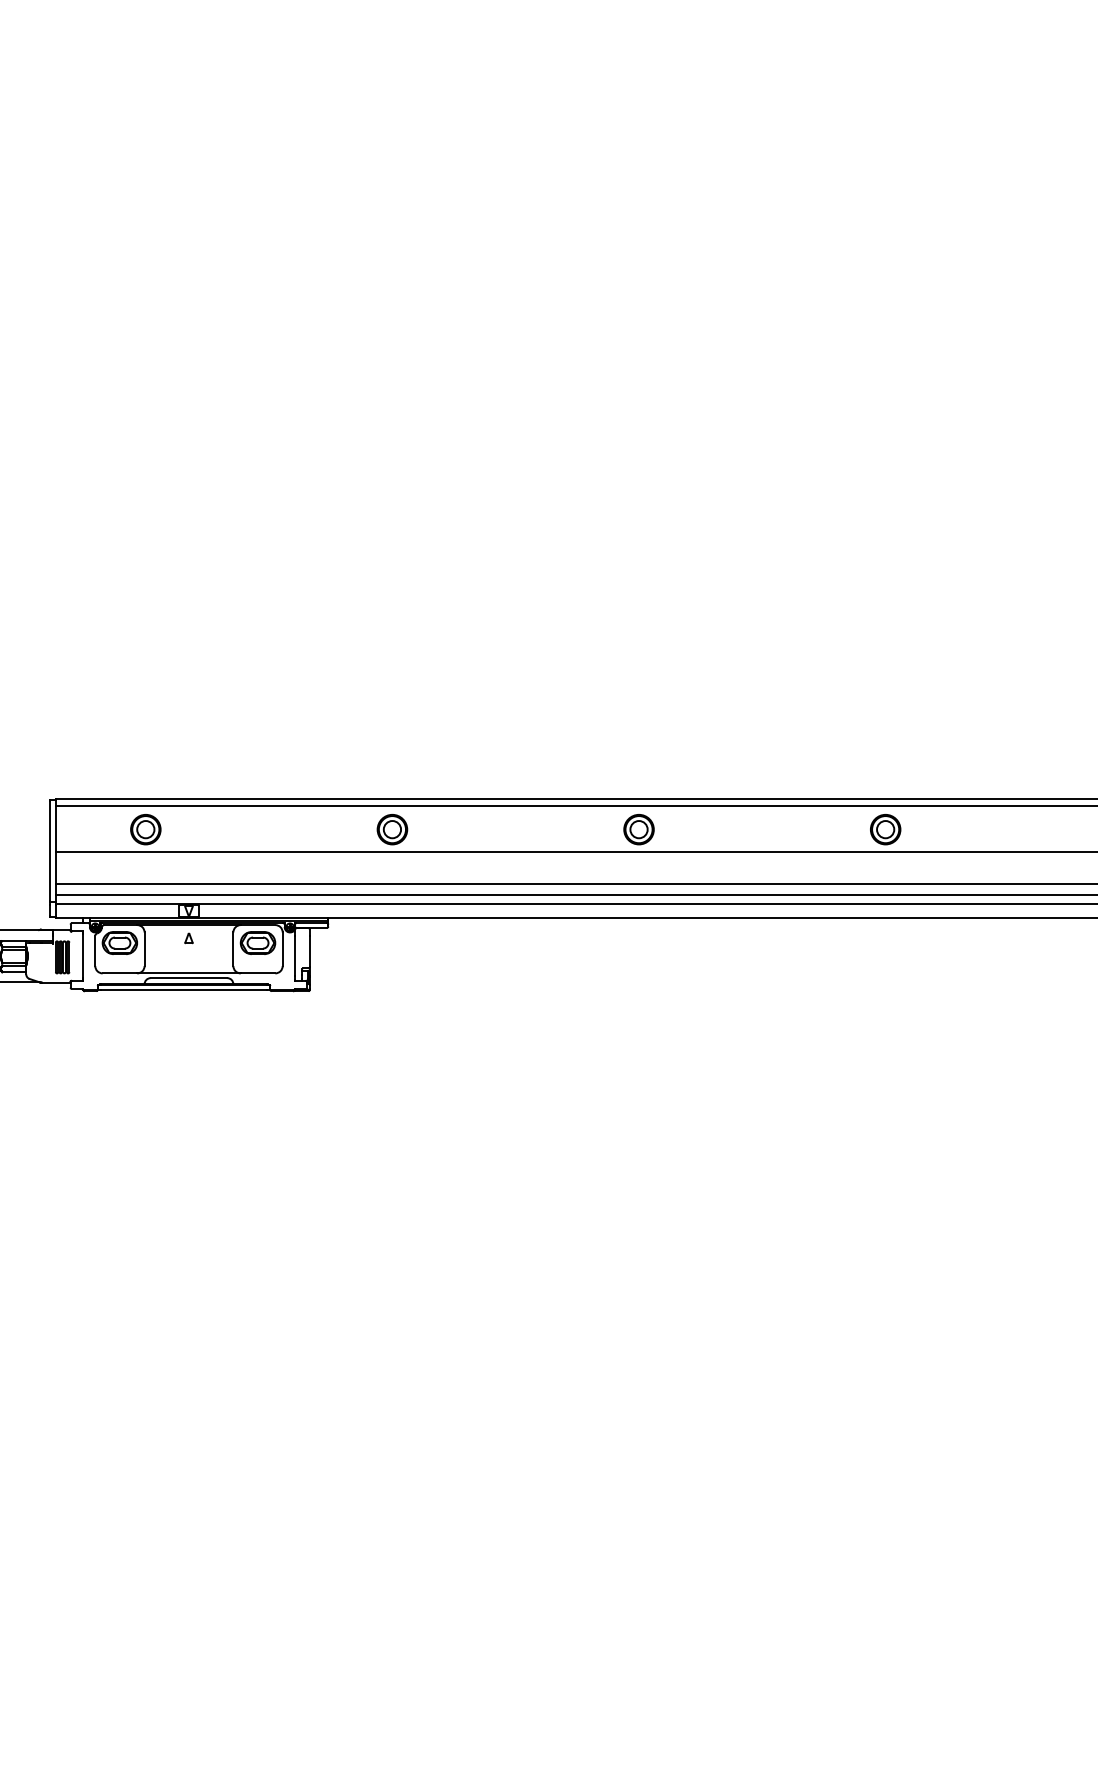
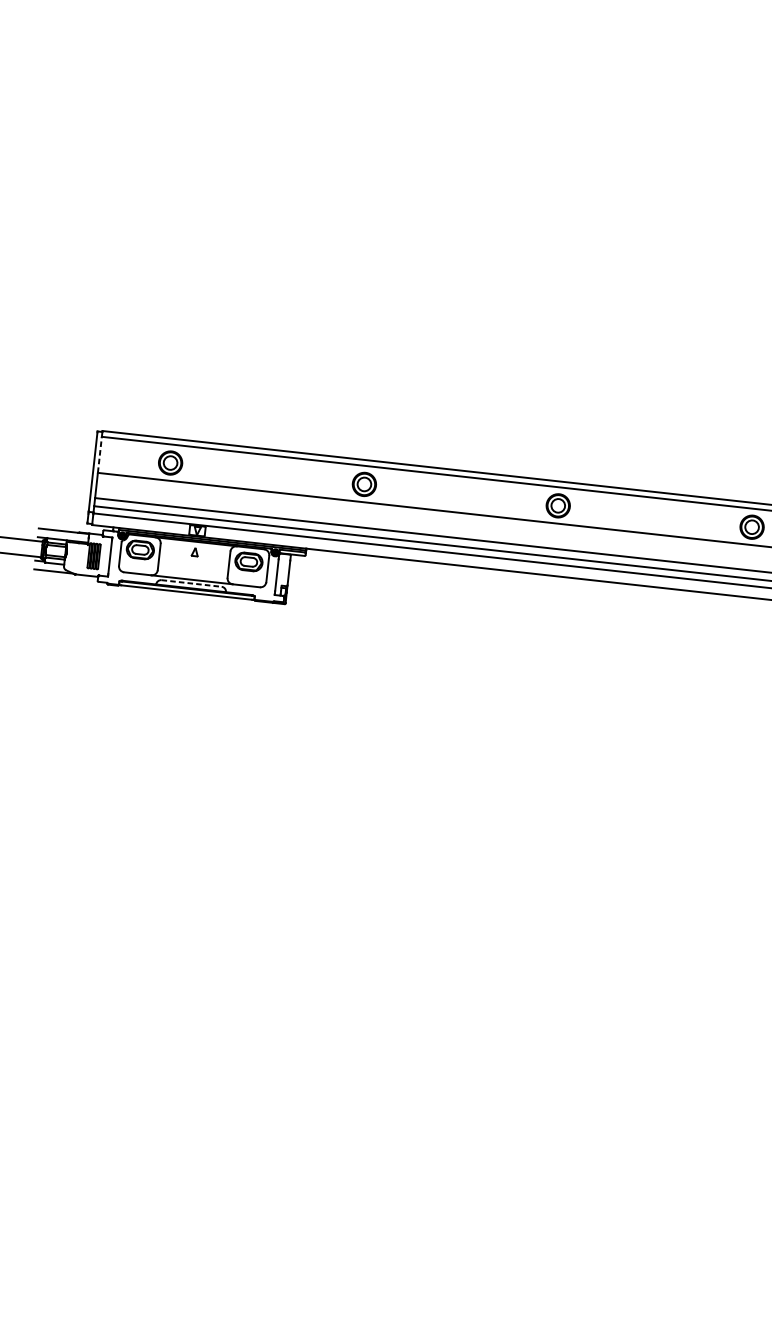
line: (55, 829) -> (99, 455), solid -> dashed
line: (189, 978) -> (192, 583), solid -> dashed

